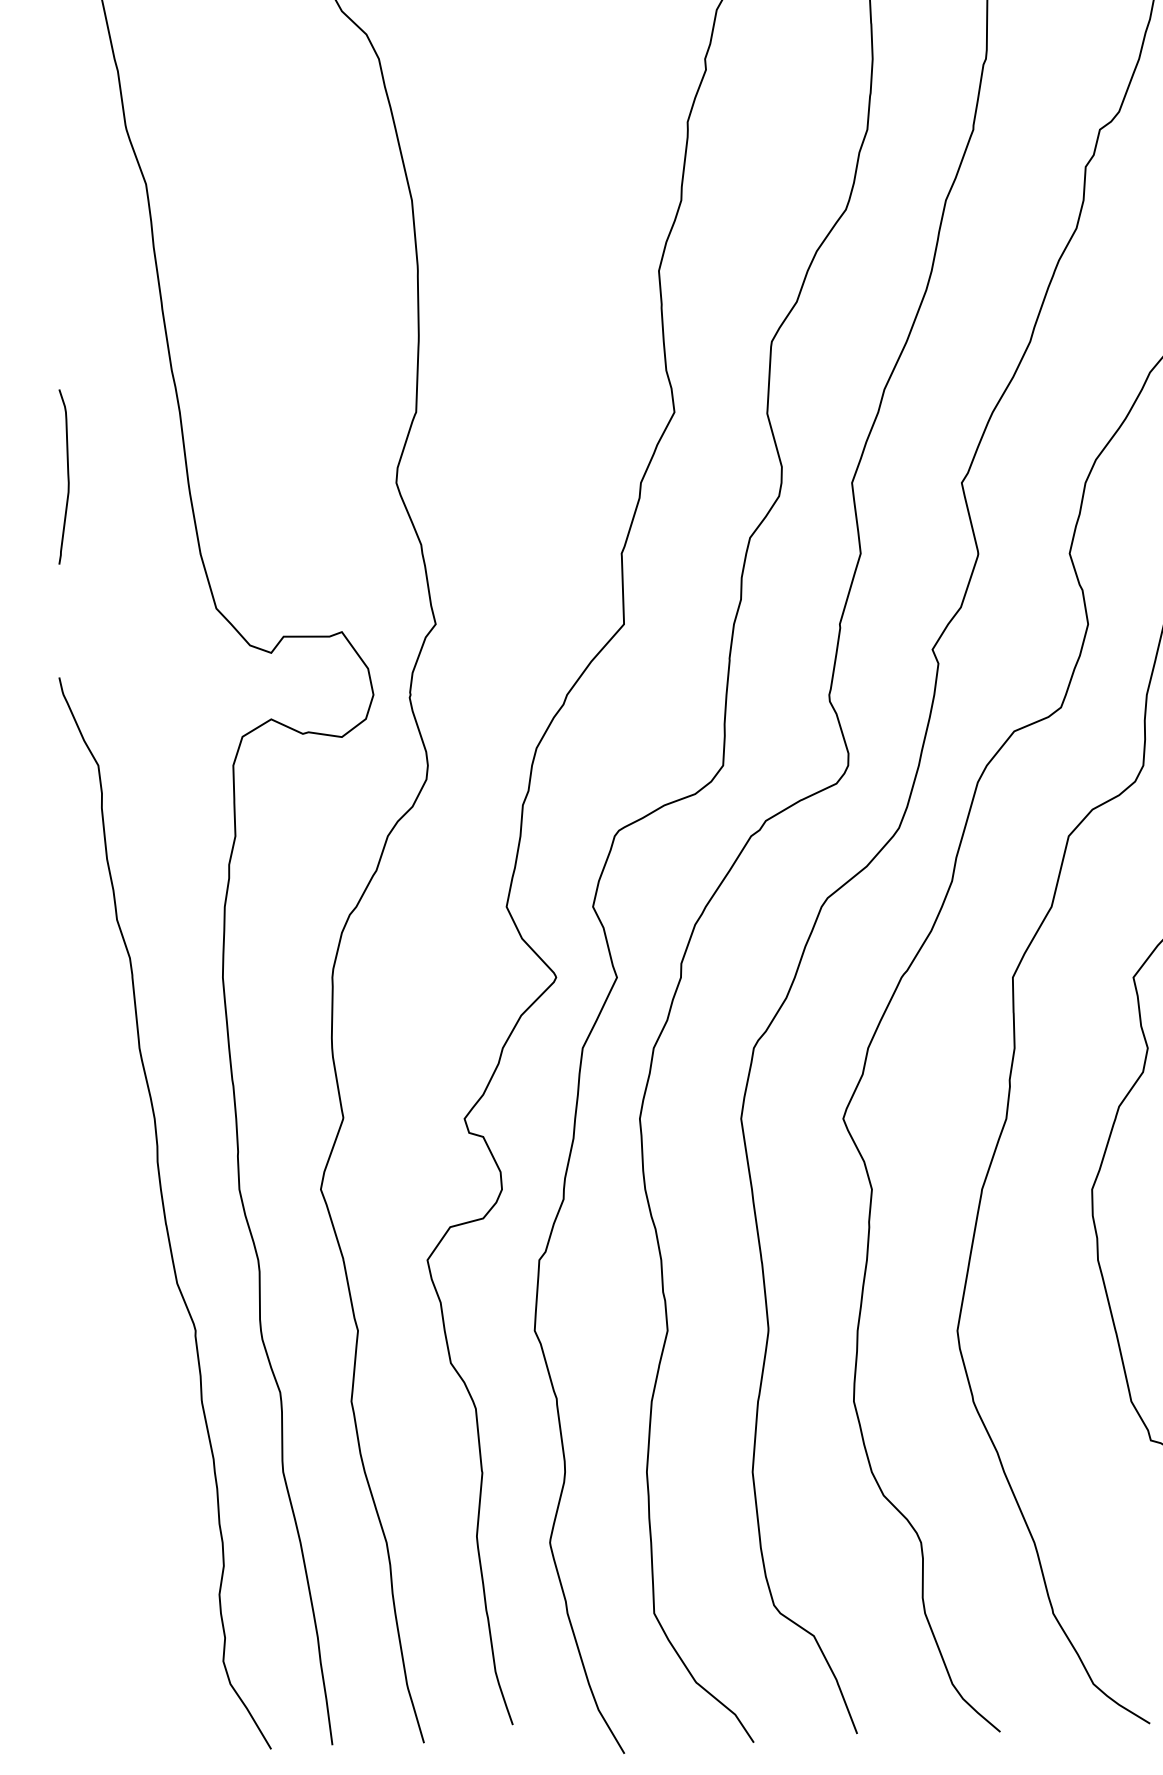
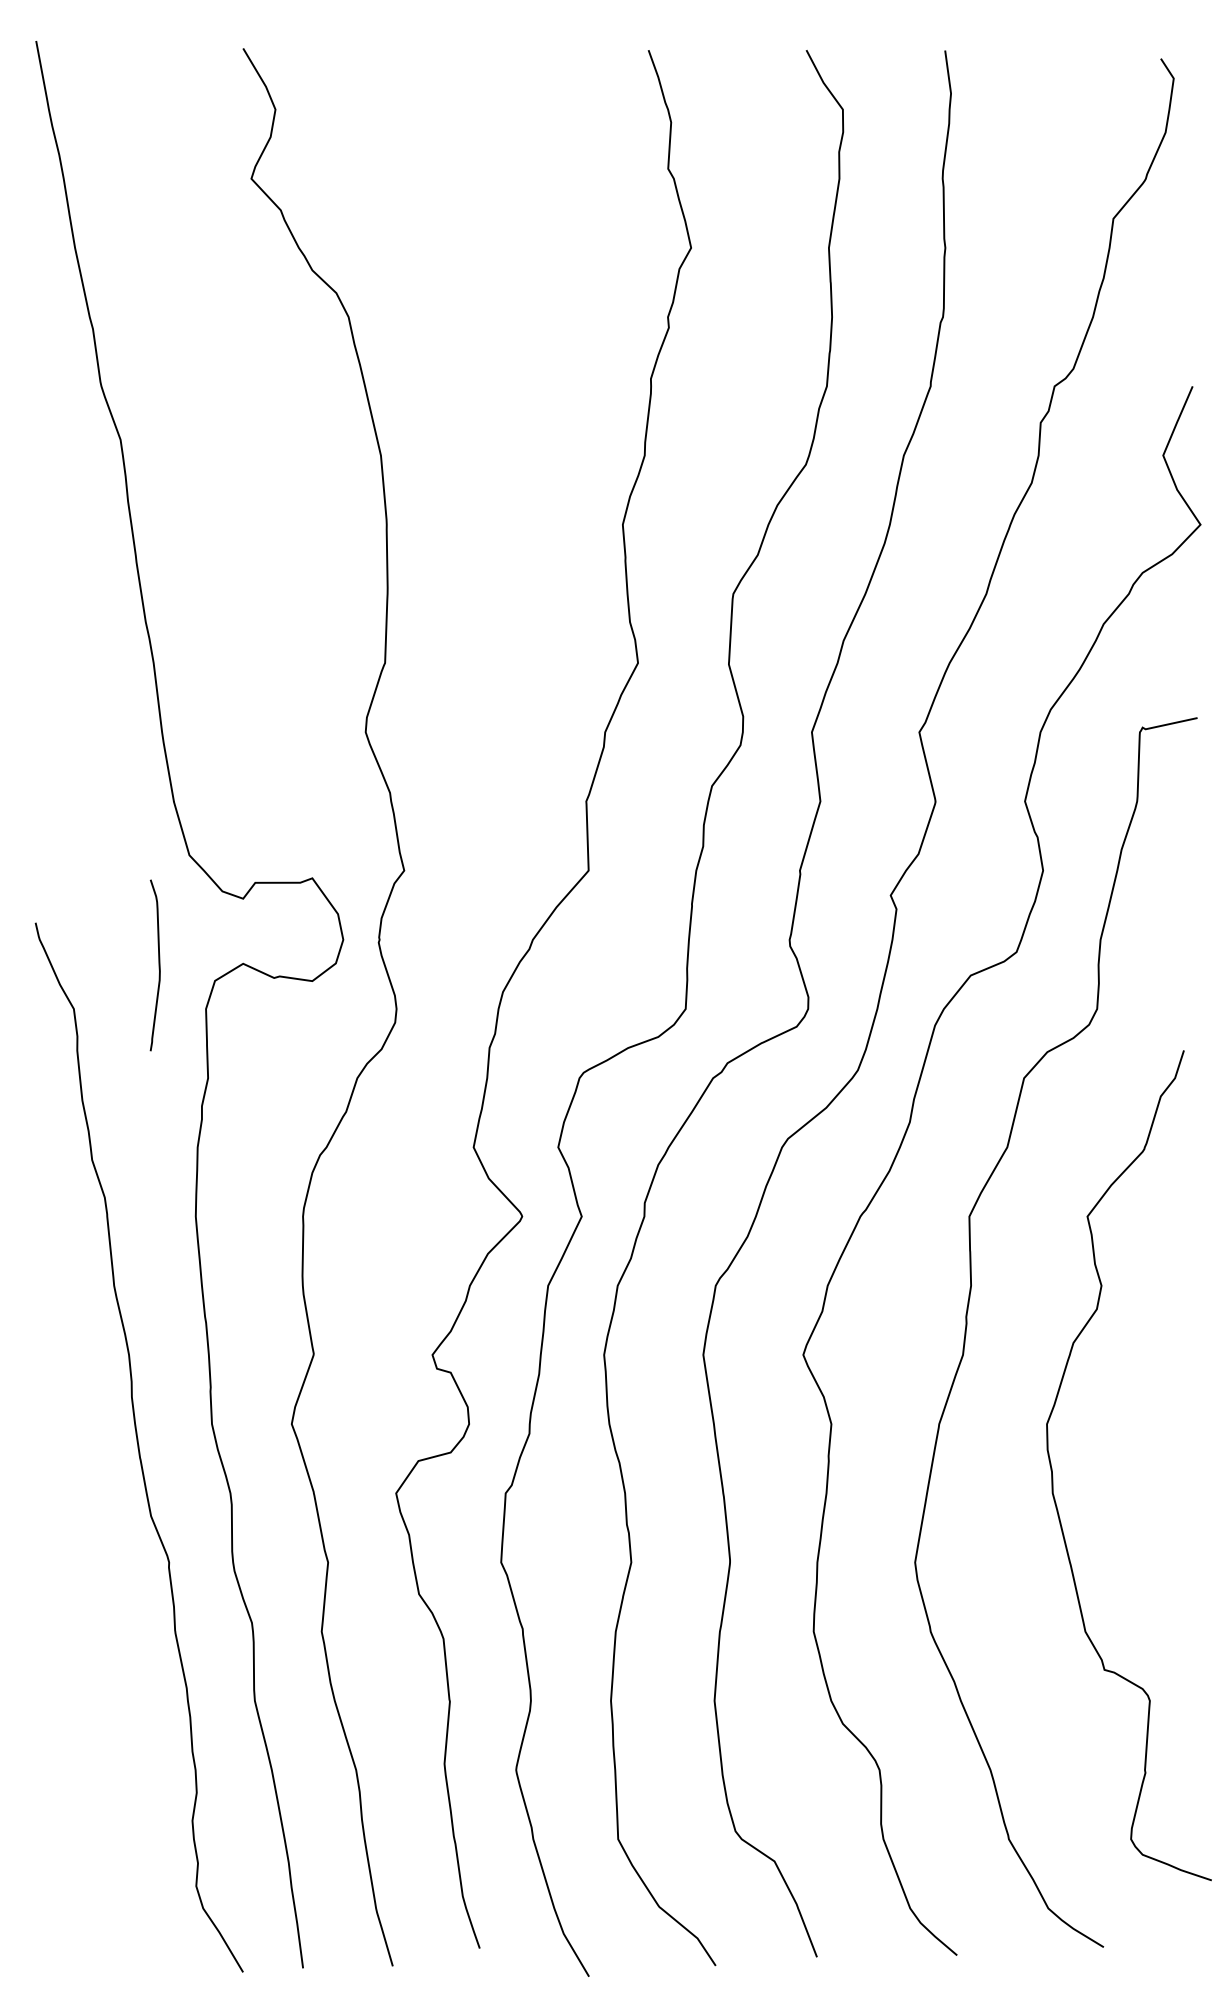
curve: (67, 477) -> (158, 965), moved

